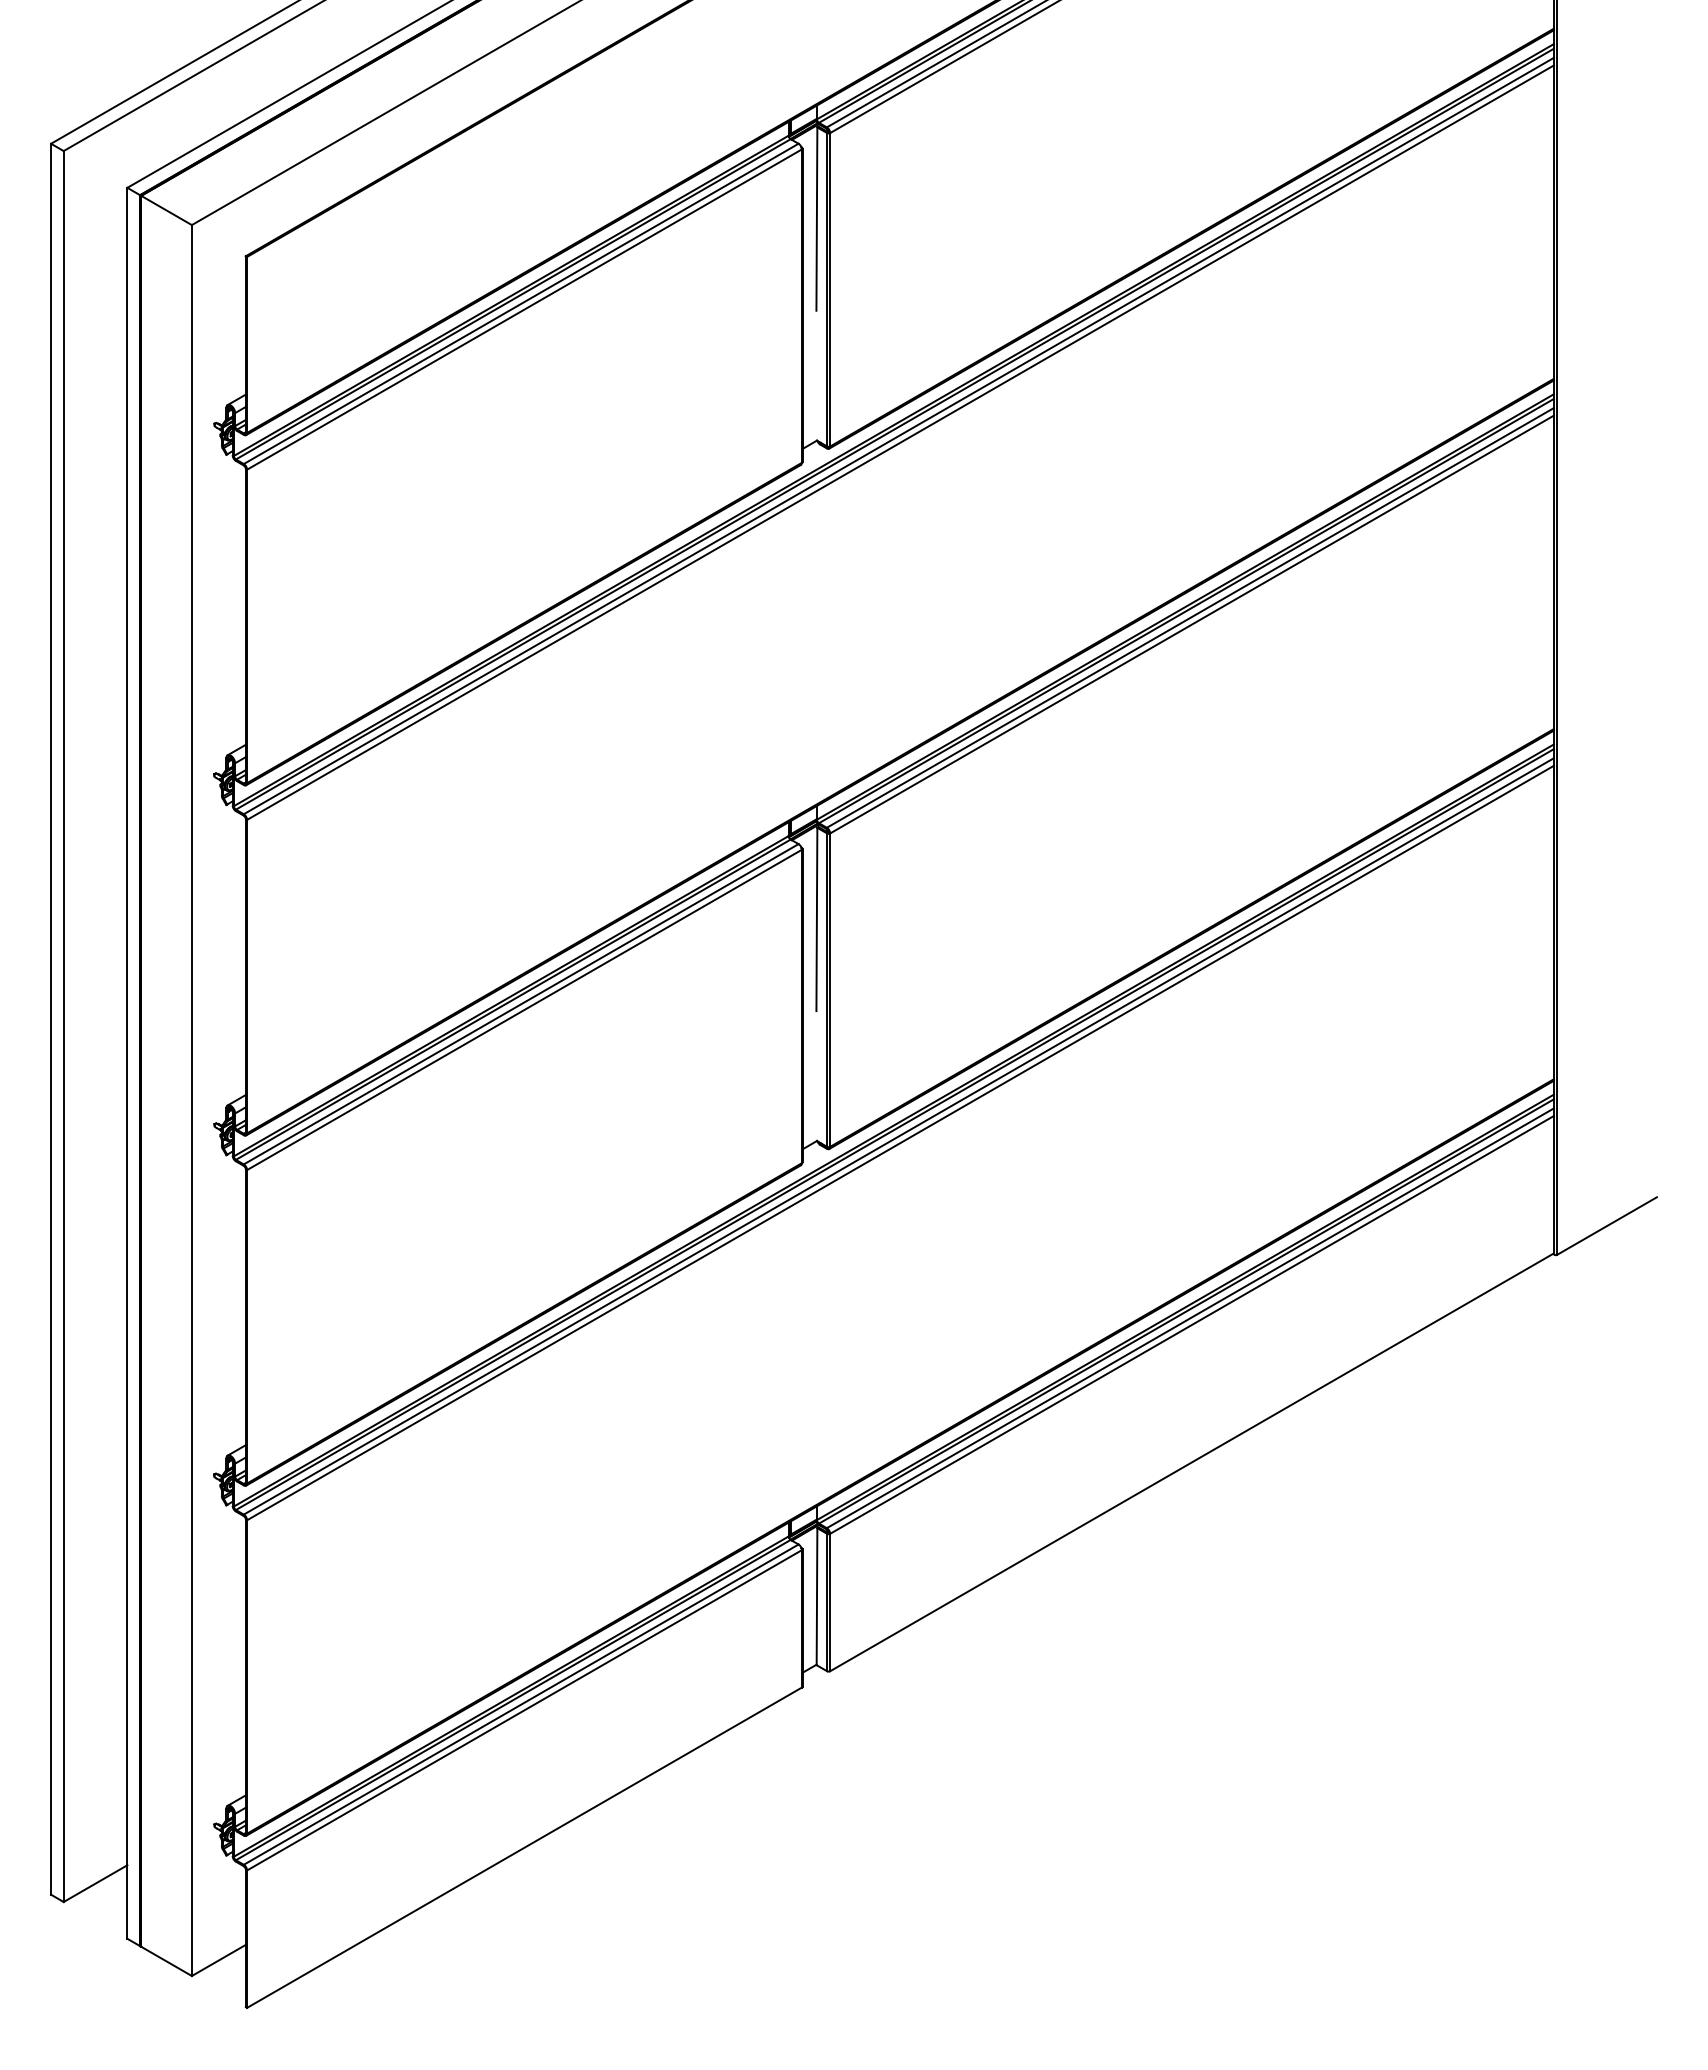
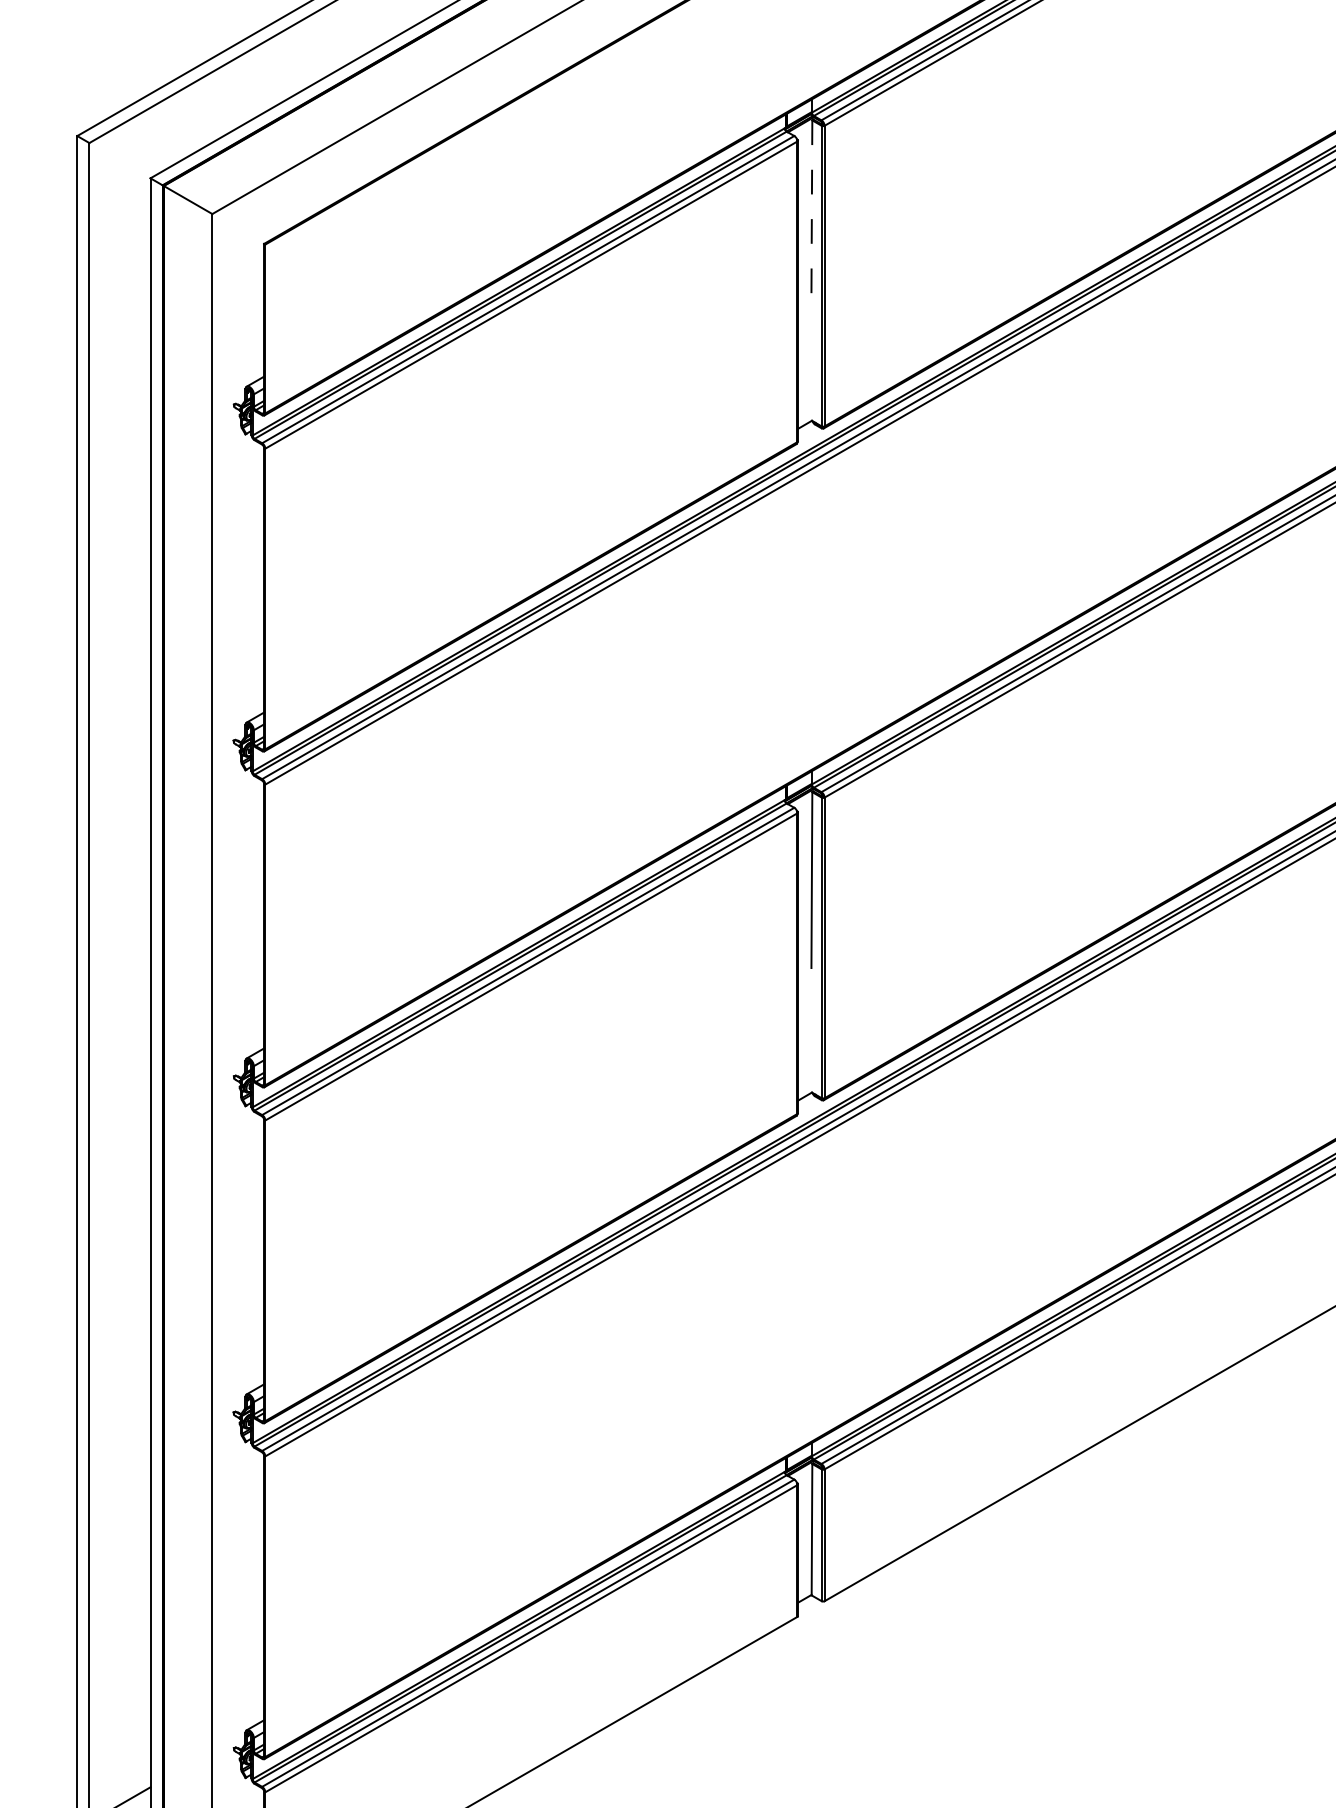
line: (816, 219) -> (811, 208), solid -> dashed

